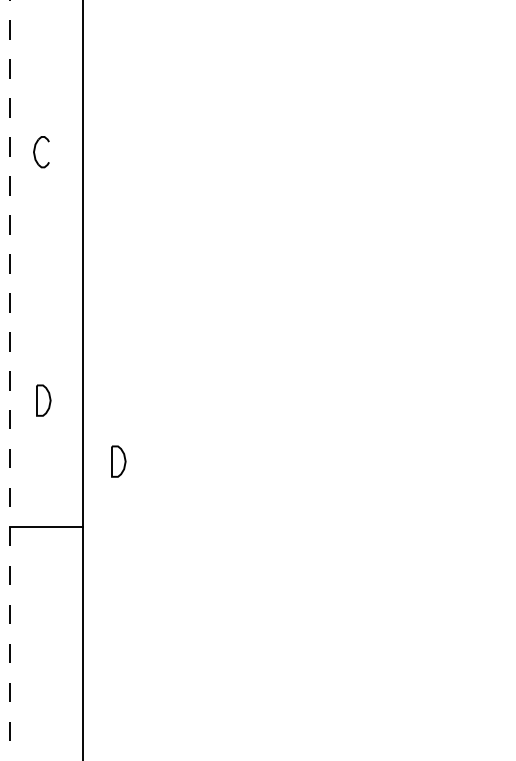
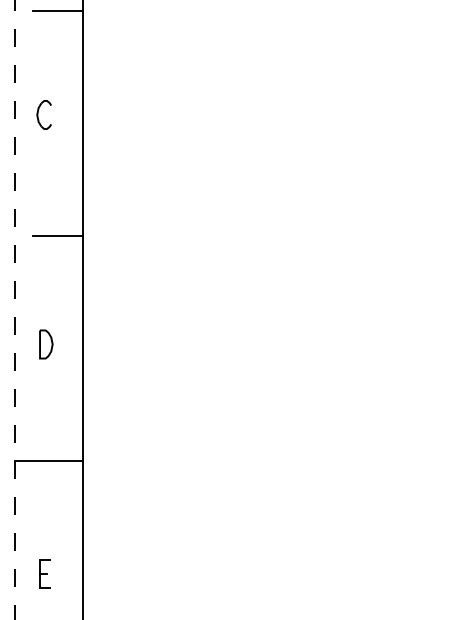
line: (56, 39) -> (58, 10), added
line: (56, 283) -> (58, 236), added
part: (118, 461) -> (115, 400), removed
part: (42, 648) -> (45, 573), added

